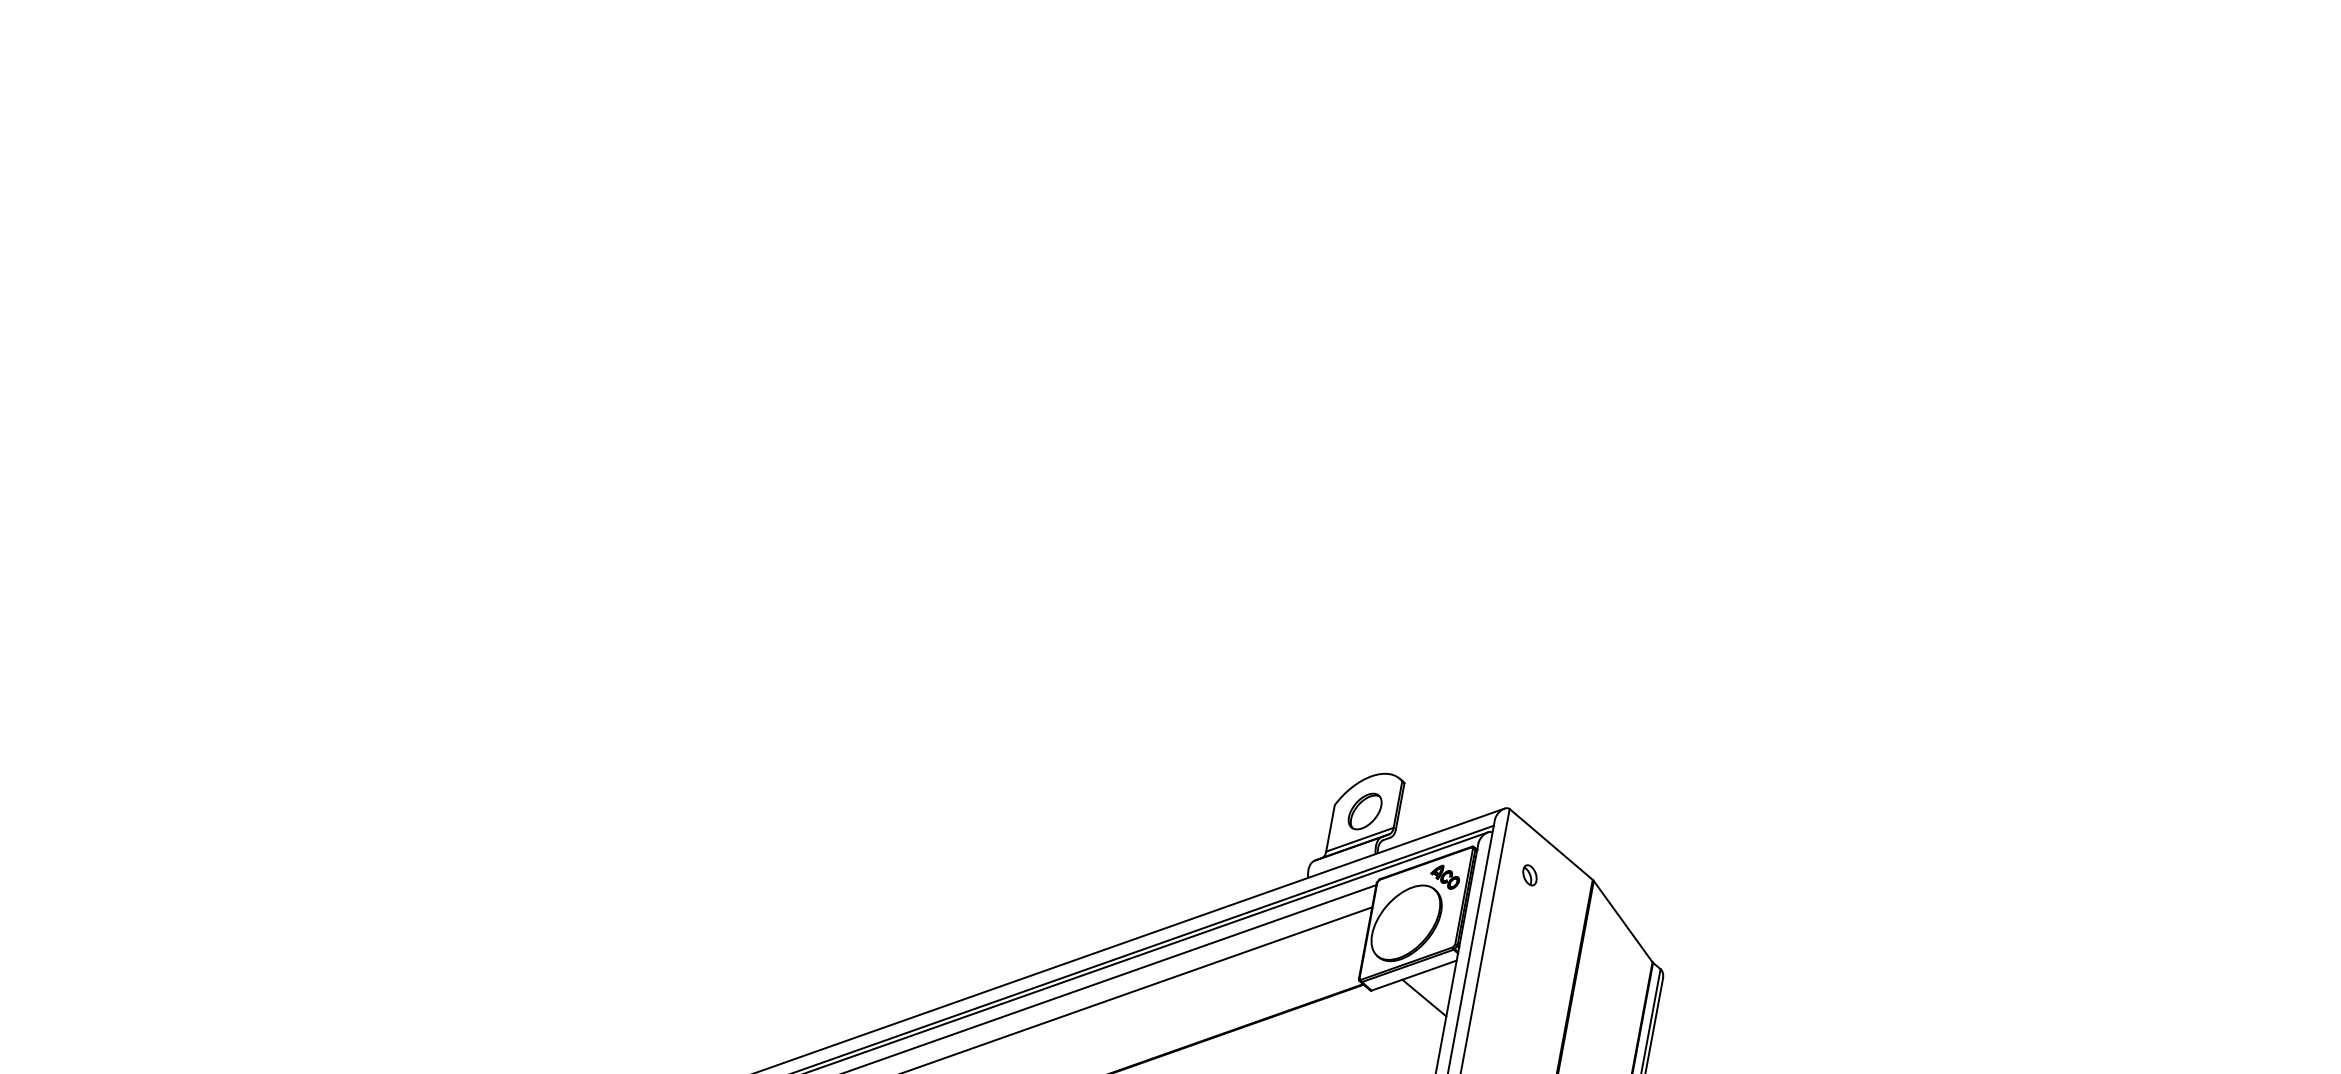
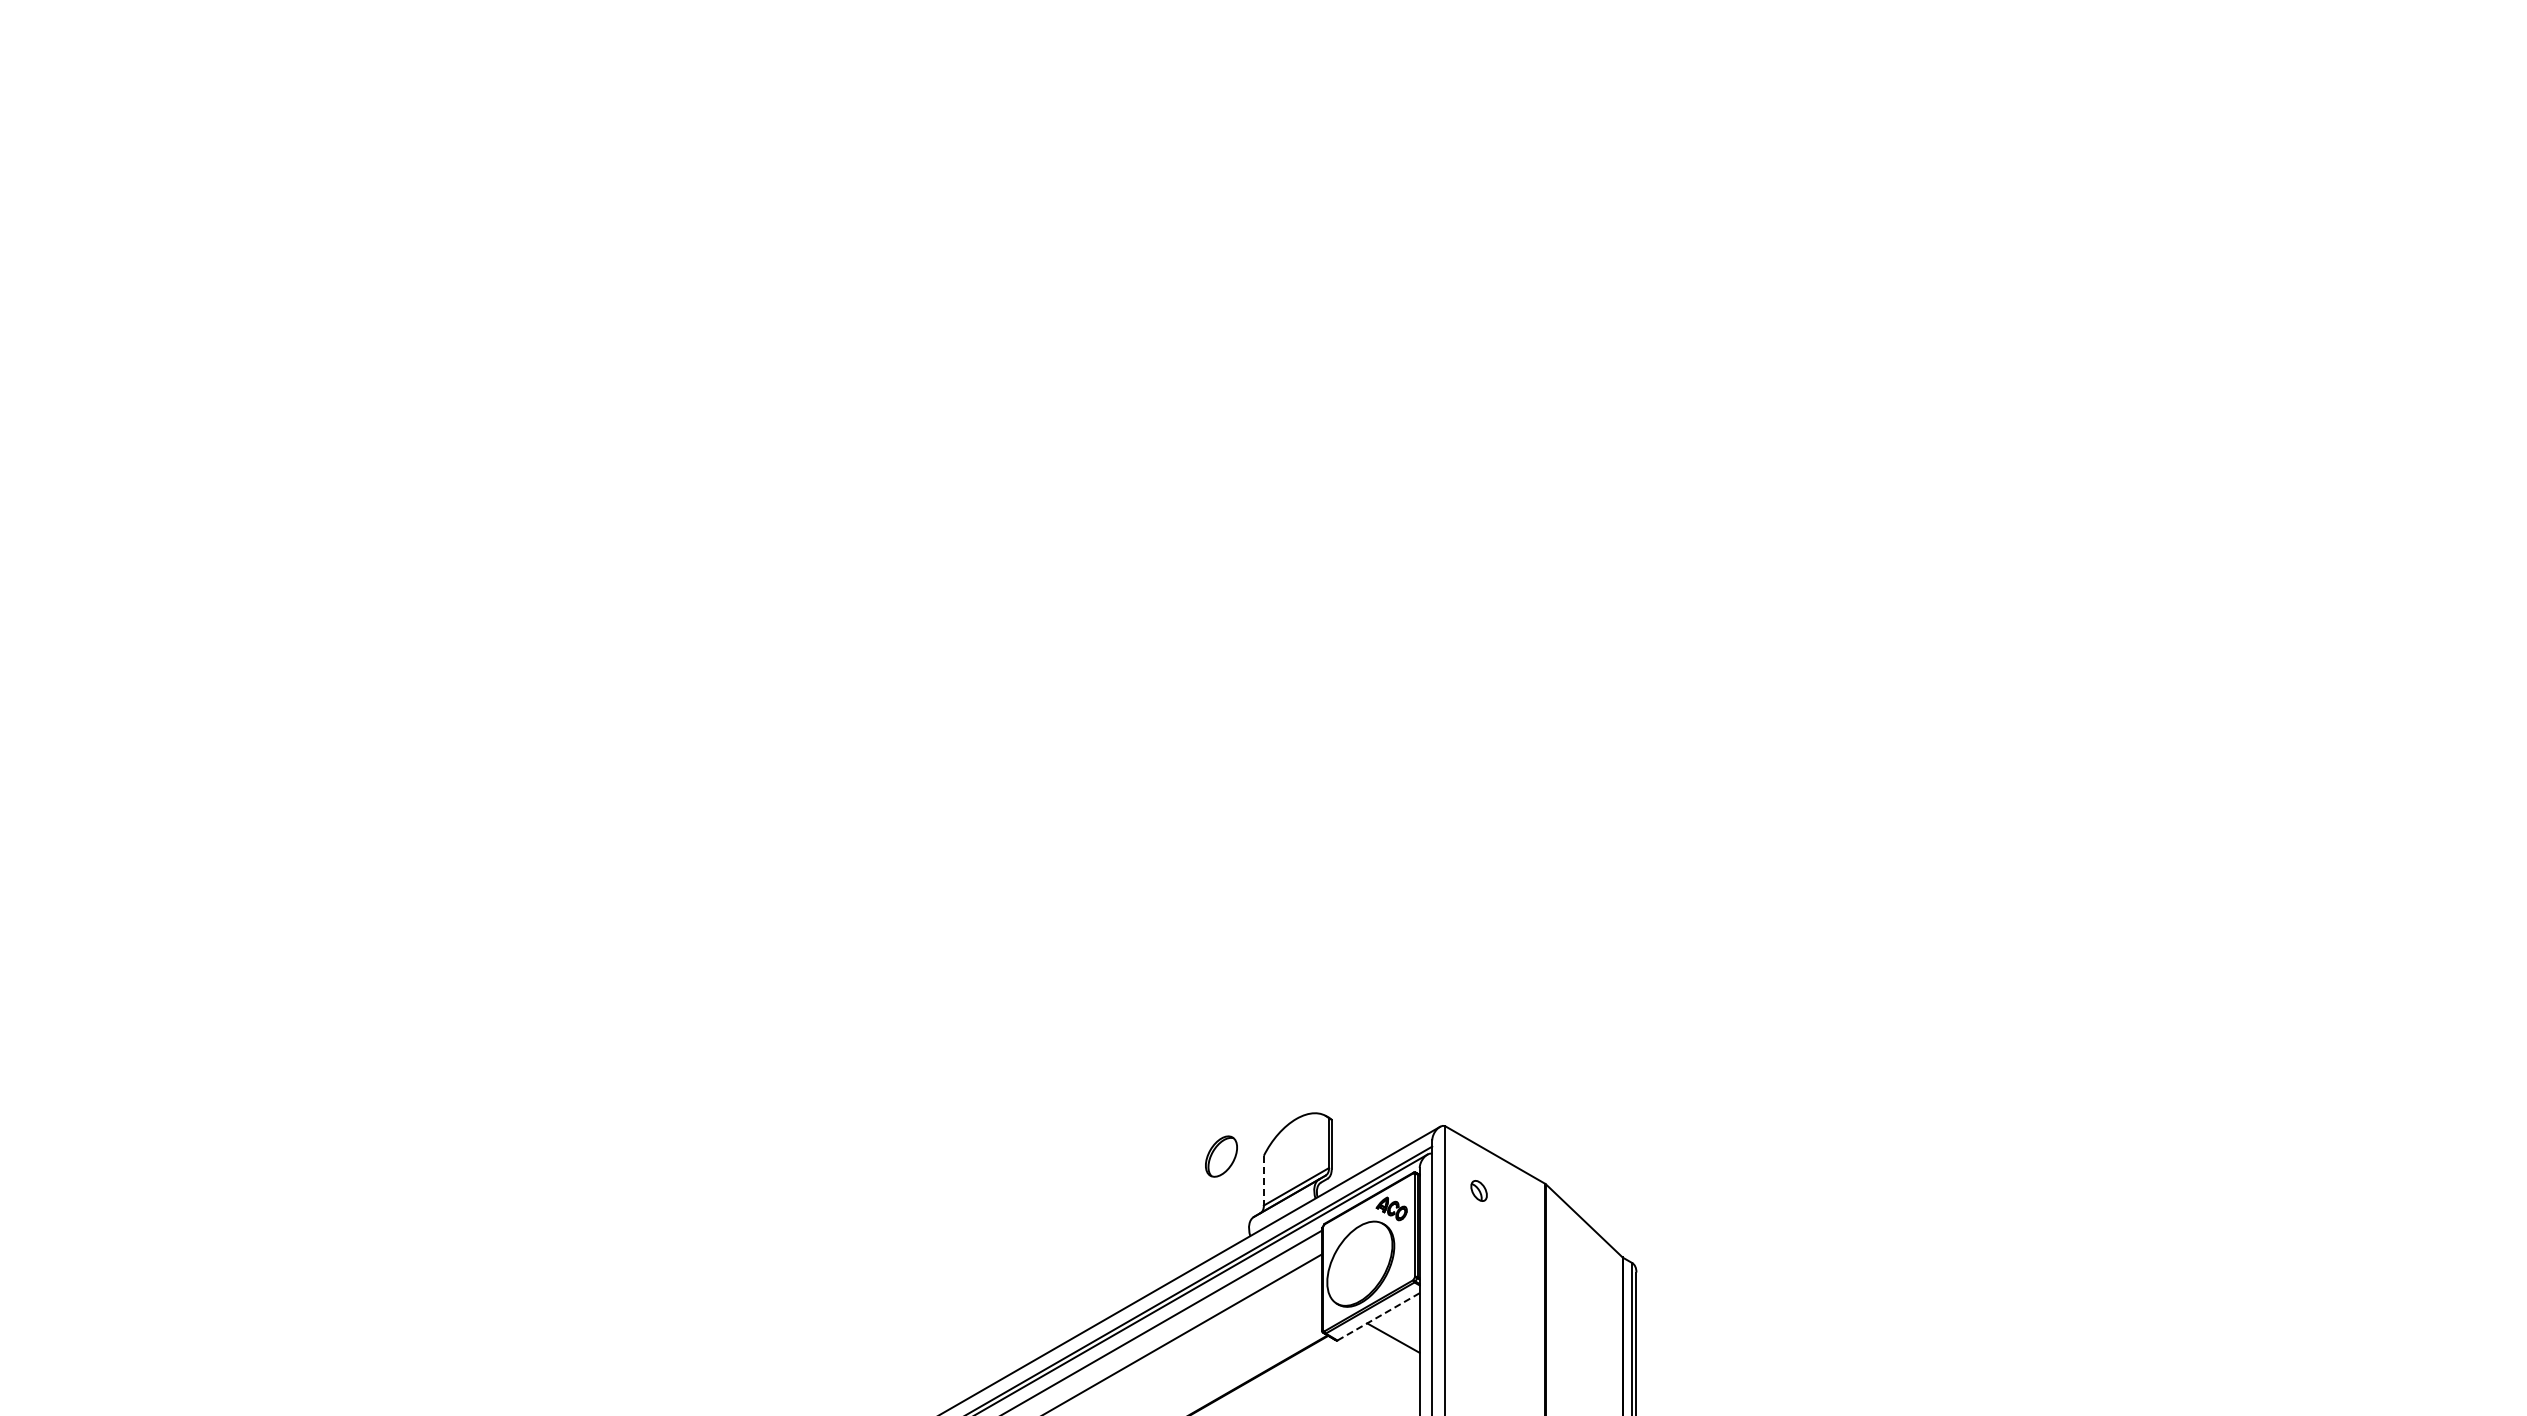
part: (1365, 811) -> (1221, 1156), moved
line: (1330, 828) -> (1263, 1180), solid -> dashed
line: (1413, 976) -> (1378, 1317), solid -> dashed

